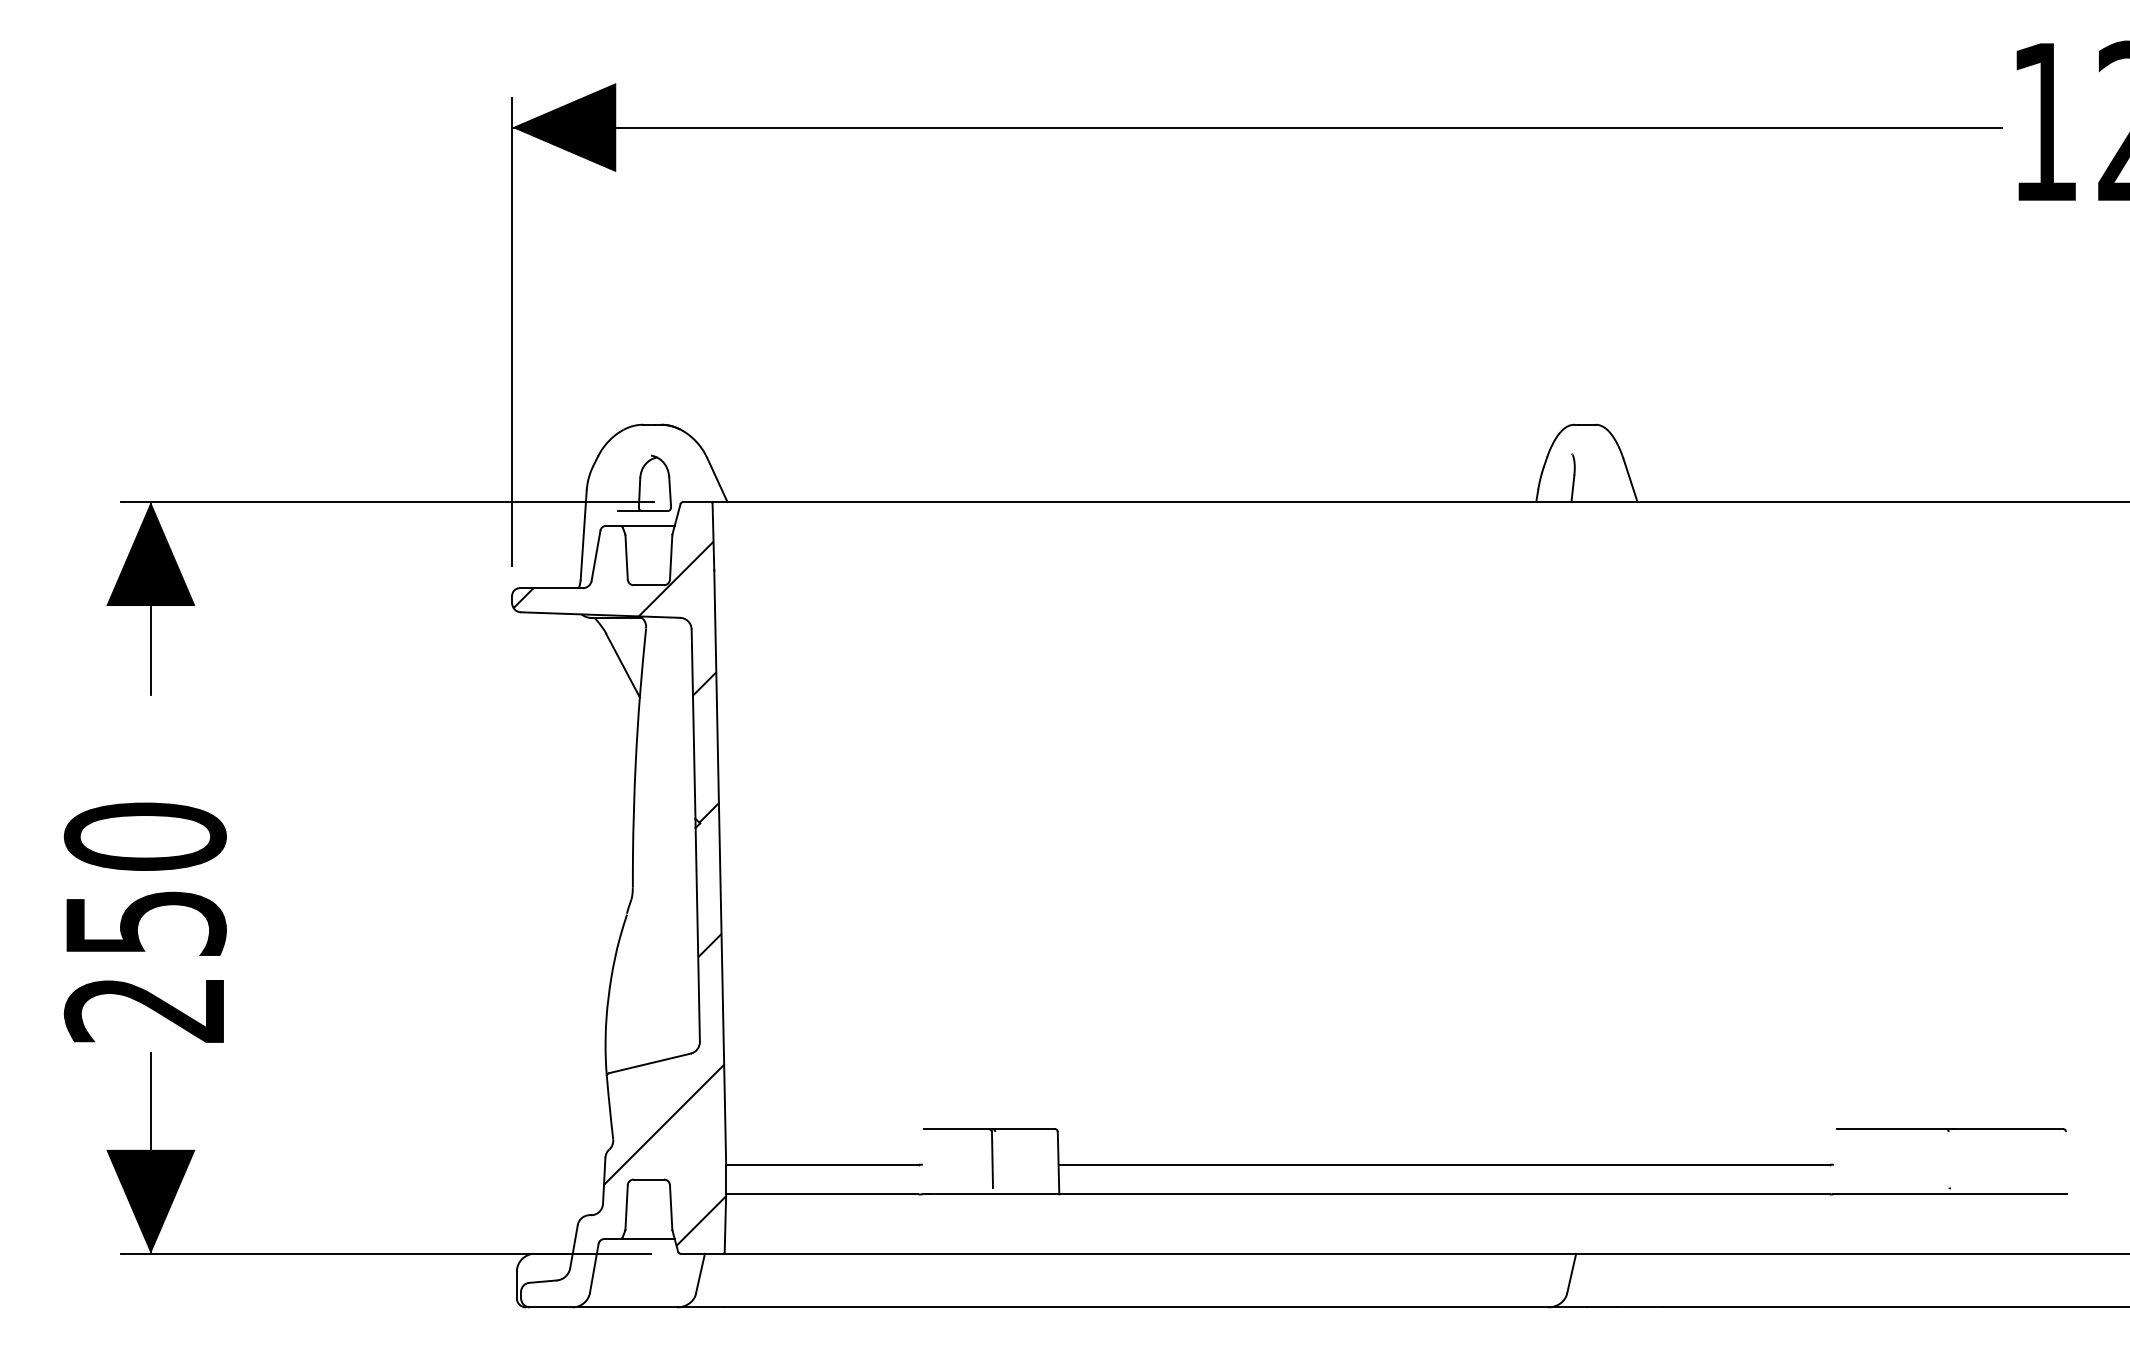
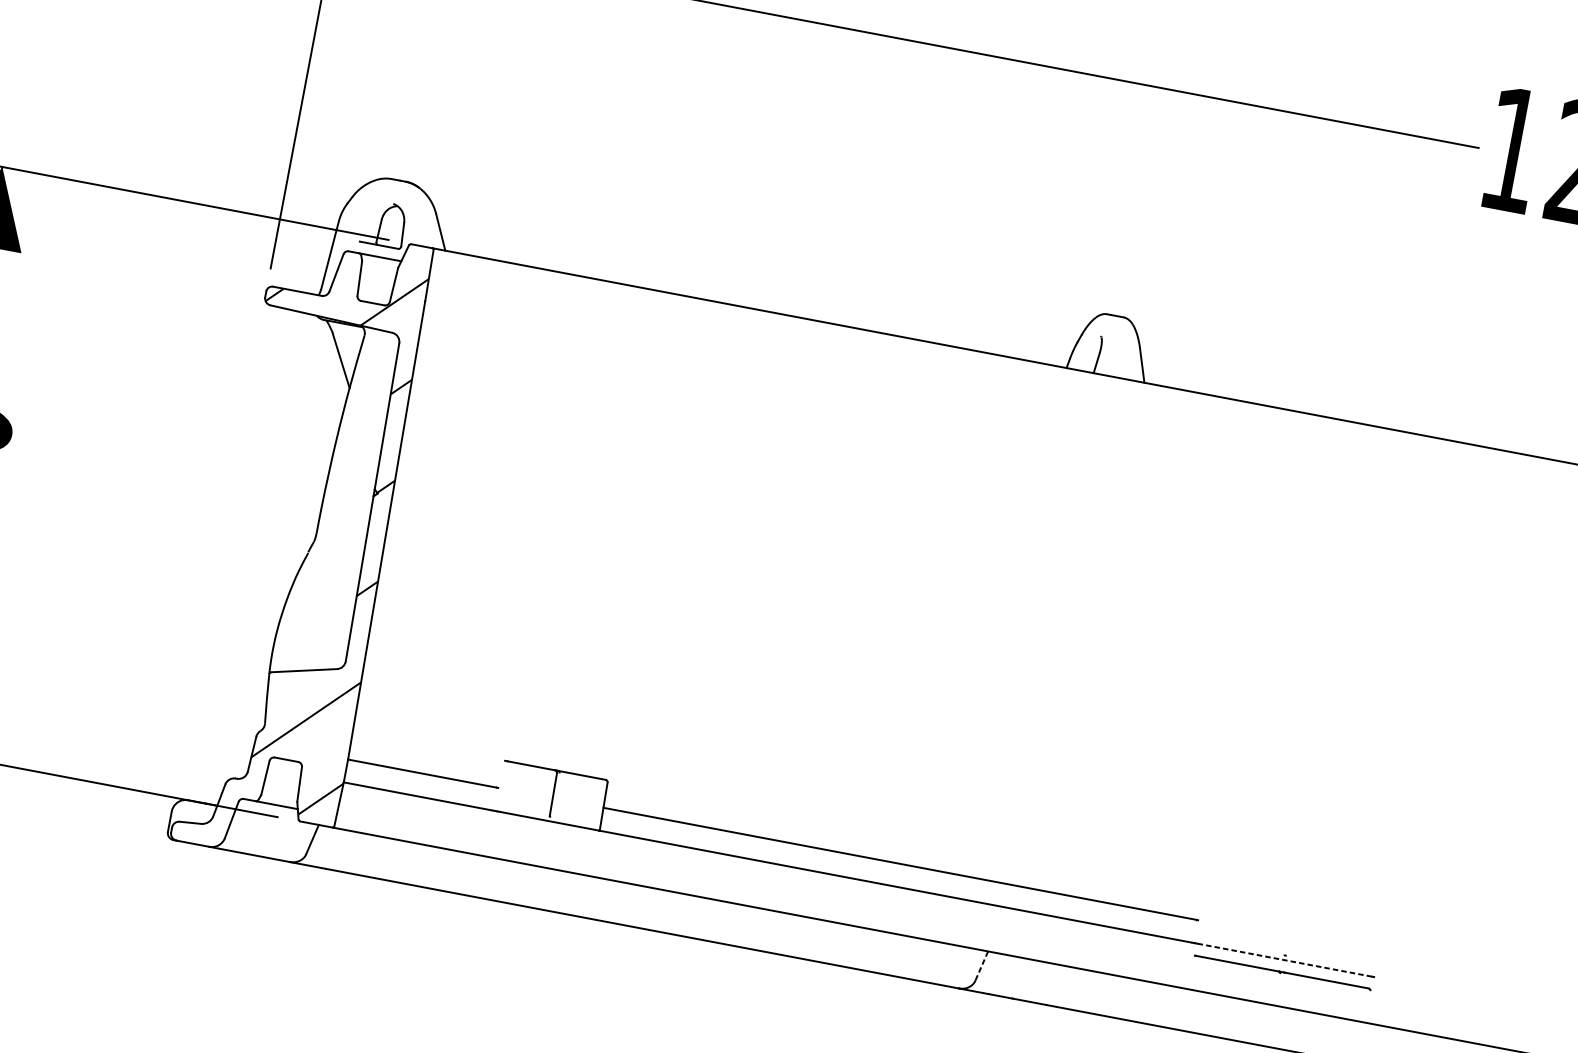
part: (1951, 1129) -> (1282, 972), moved
line: (1951, 1194) -> (1285, 960), solid -> dashed
line: (1571, 1273) -> (981, 965), solid -> dashed

